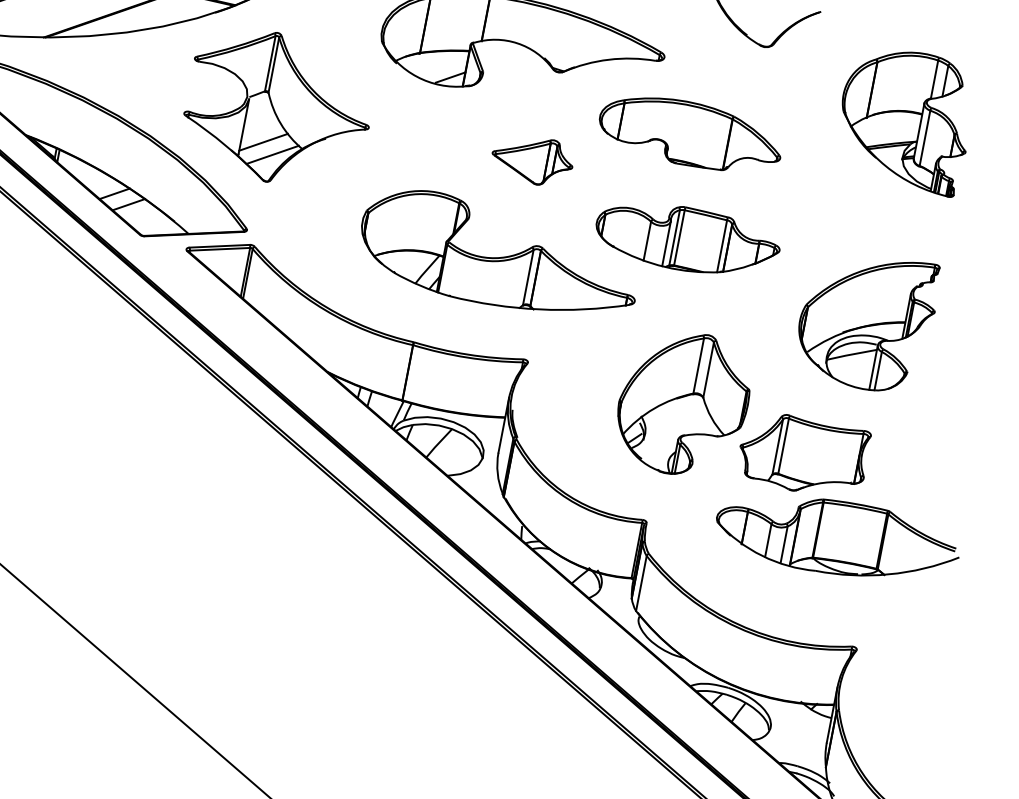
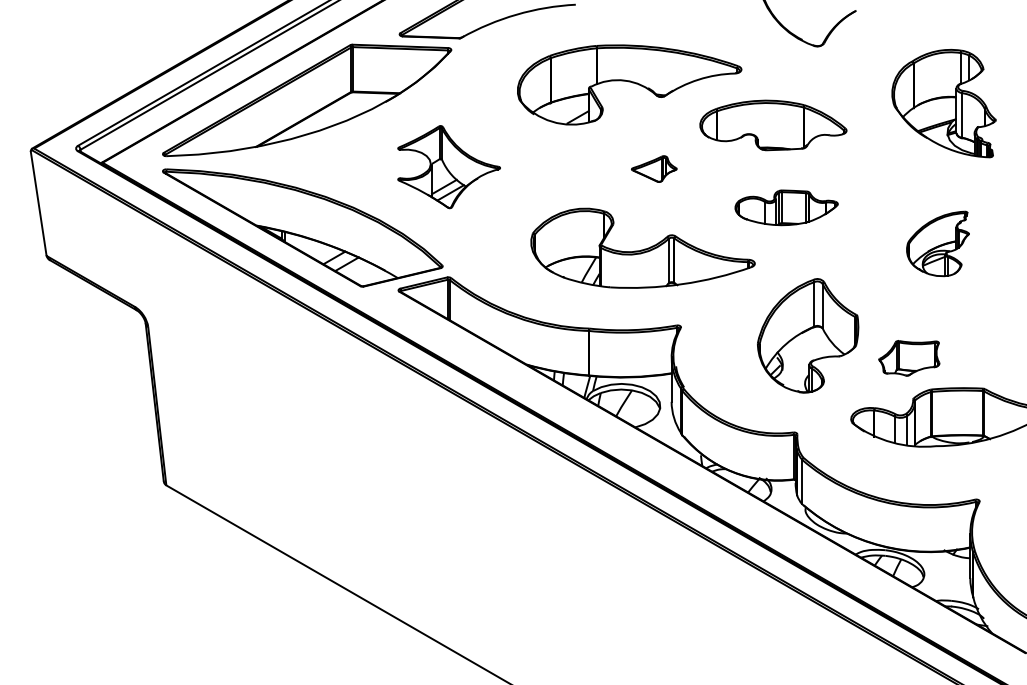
part: (278, 107) -> (448, 166), size x0.7
part: (904, 119) -> (943, 103), moved
part: (533, 159) -> (654, 168), size x0.7
part: (687, 239) -> (786, 207), size x0.7
part: (866, 319) -> (937, 243), size x0.6
part: (803, 455) -> (909, 358), size x0.6

